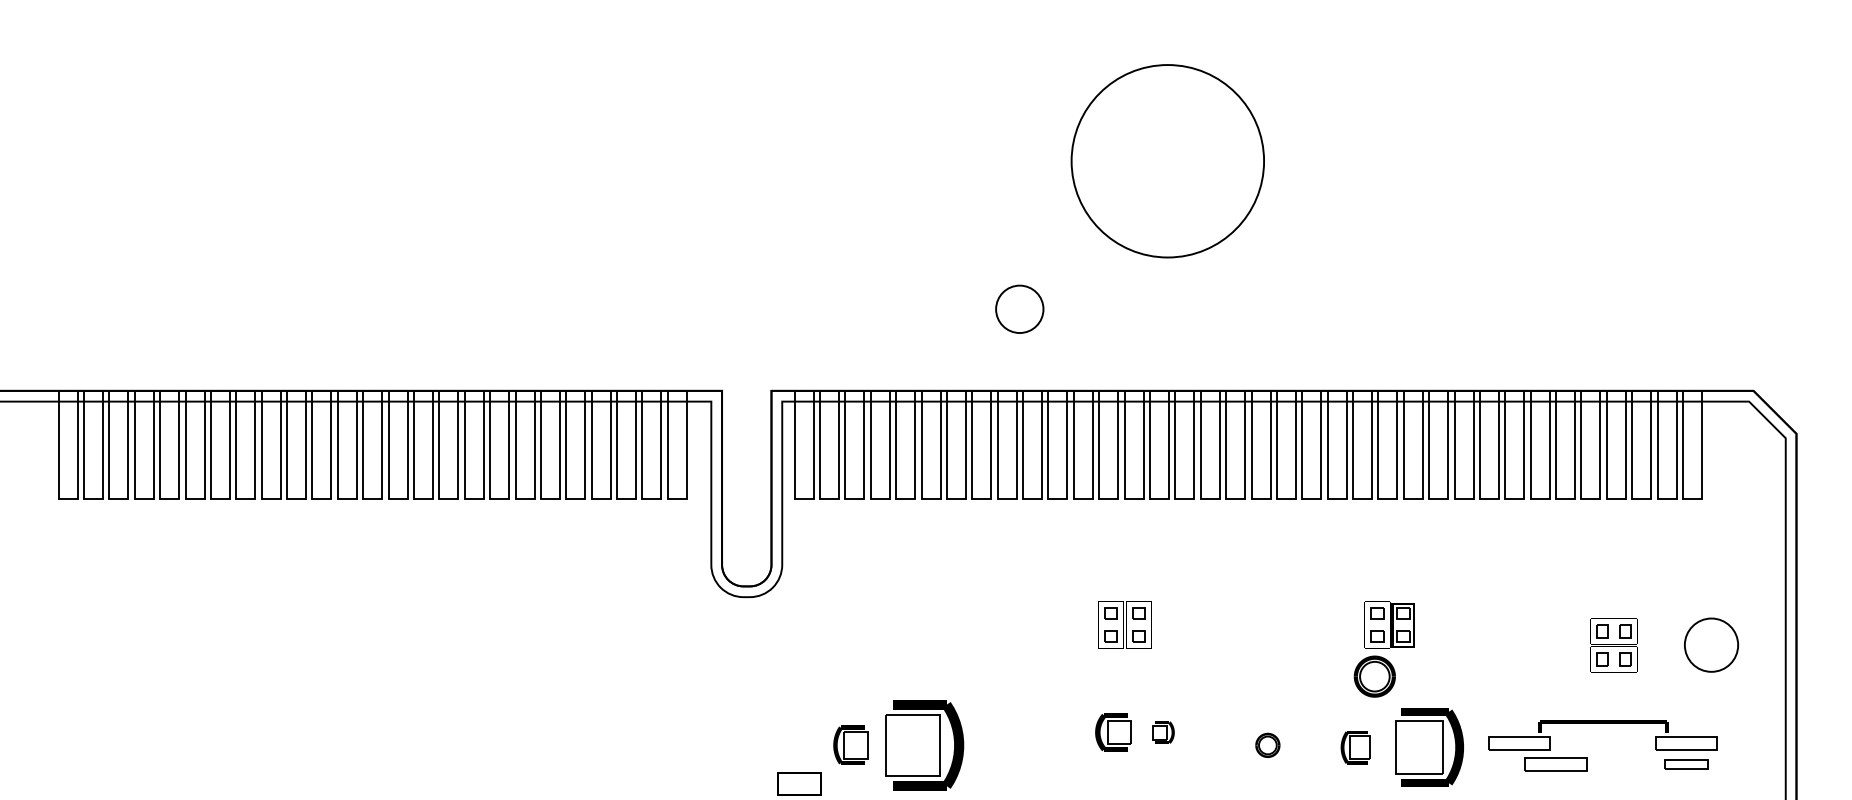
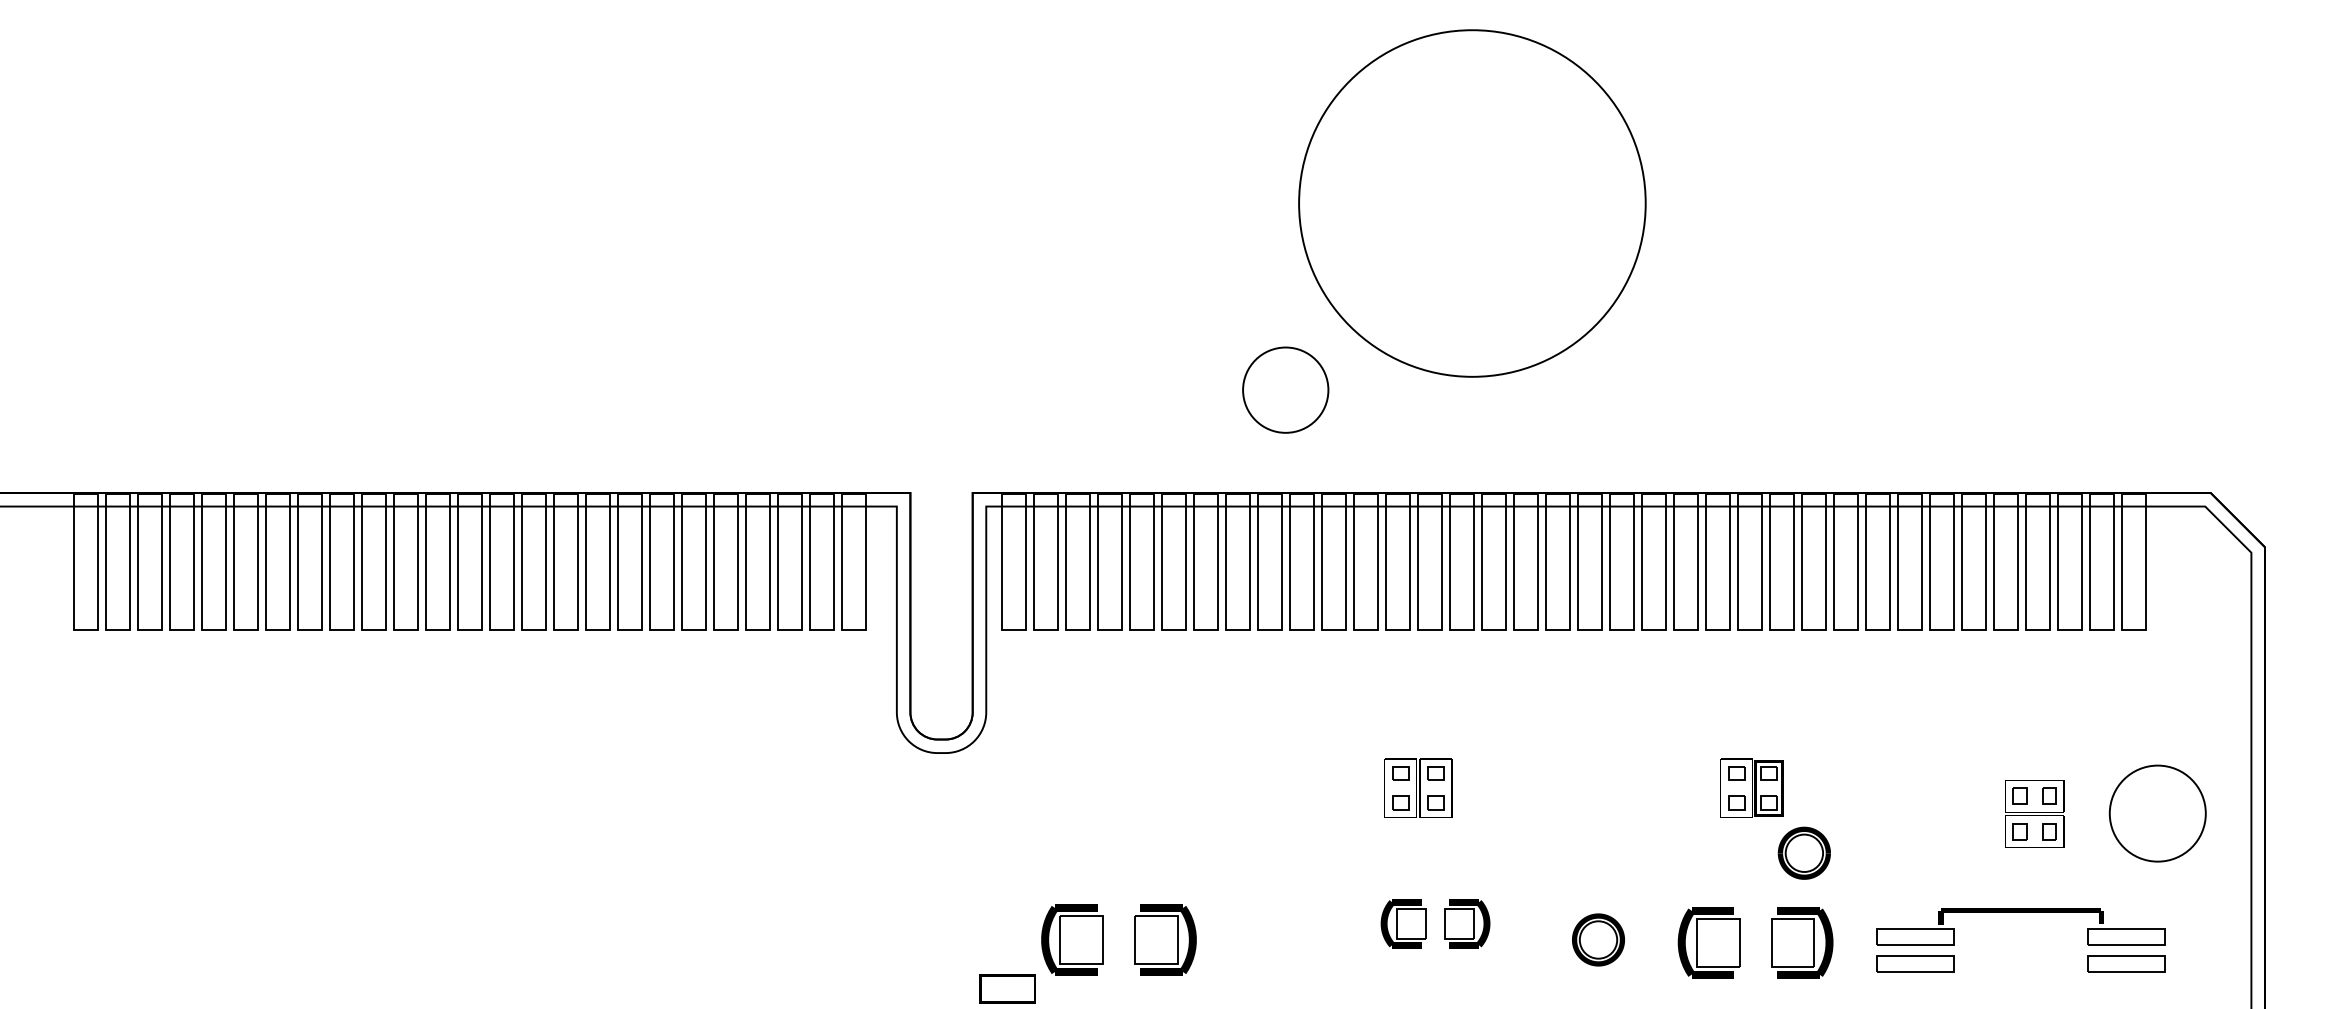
circle: (1167, 161) -> (1472, 203), size x1.43
circle: (1019, 308) -> (1285, 389), size x1.43
circle: (1711, 645) -> (2157, 813), size x1.43
part: (1374, 676) -> (1803, 852), moved
part: (1163, 732) -> (1467, 923), size x1.67
part: (850, 745) -> (1072, 939), size x1.43
part: (924, 745) -> (1165, 939), size x0.62
part: (1267, 745) -> (1598, 939), size x1.67
part: (1355, 747) -> (1708, 942), size x1.67
part: (1429, 747) -> (1802, 942), size x0.71
part: (1555, 764) -> (1915, 963), moved
part: (1686, 764) -> (2126, 963), size x1.43

